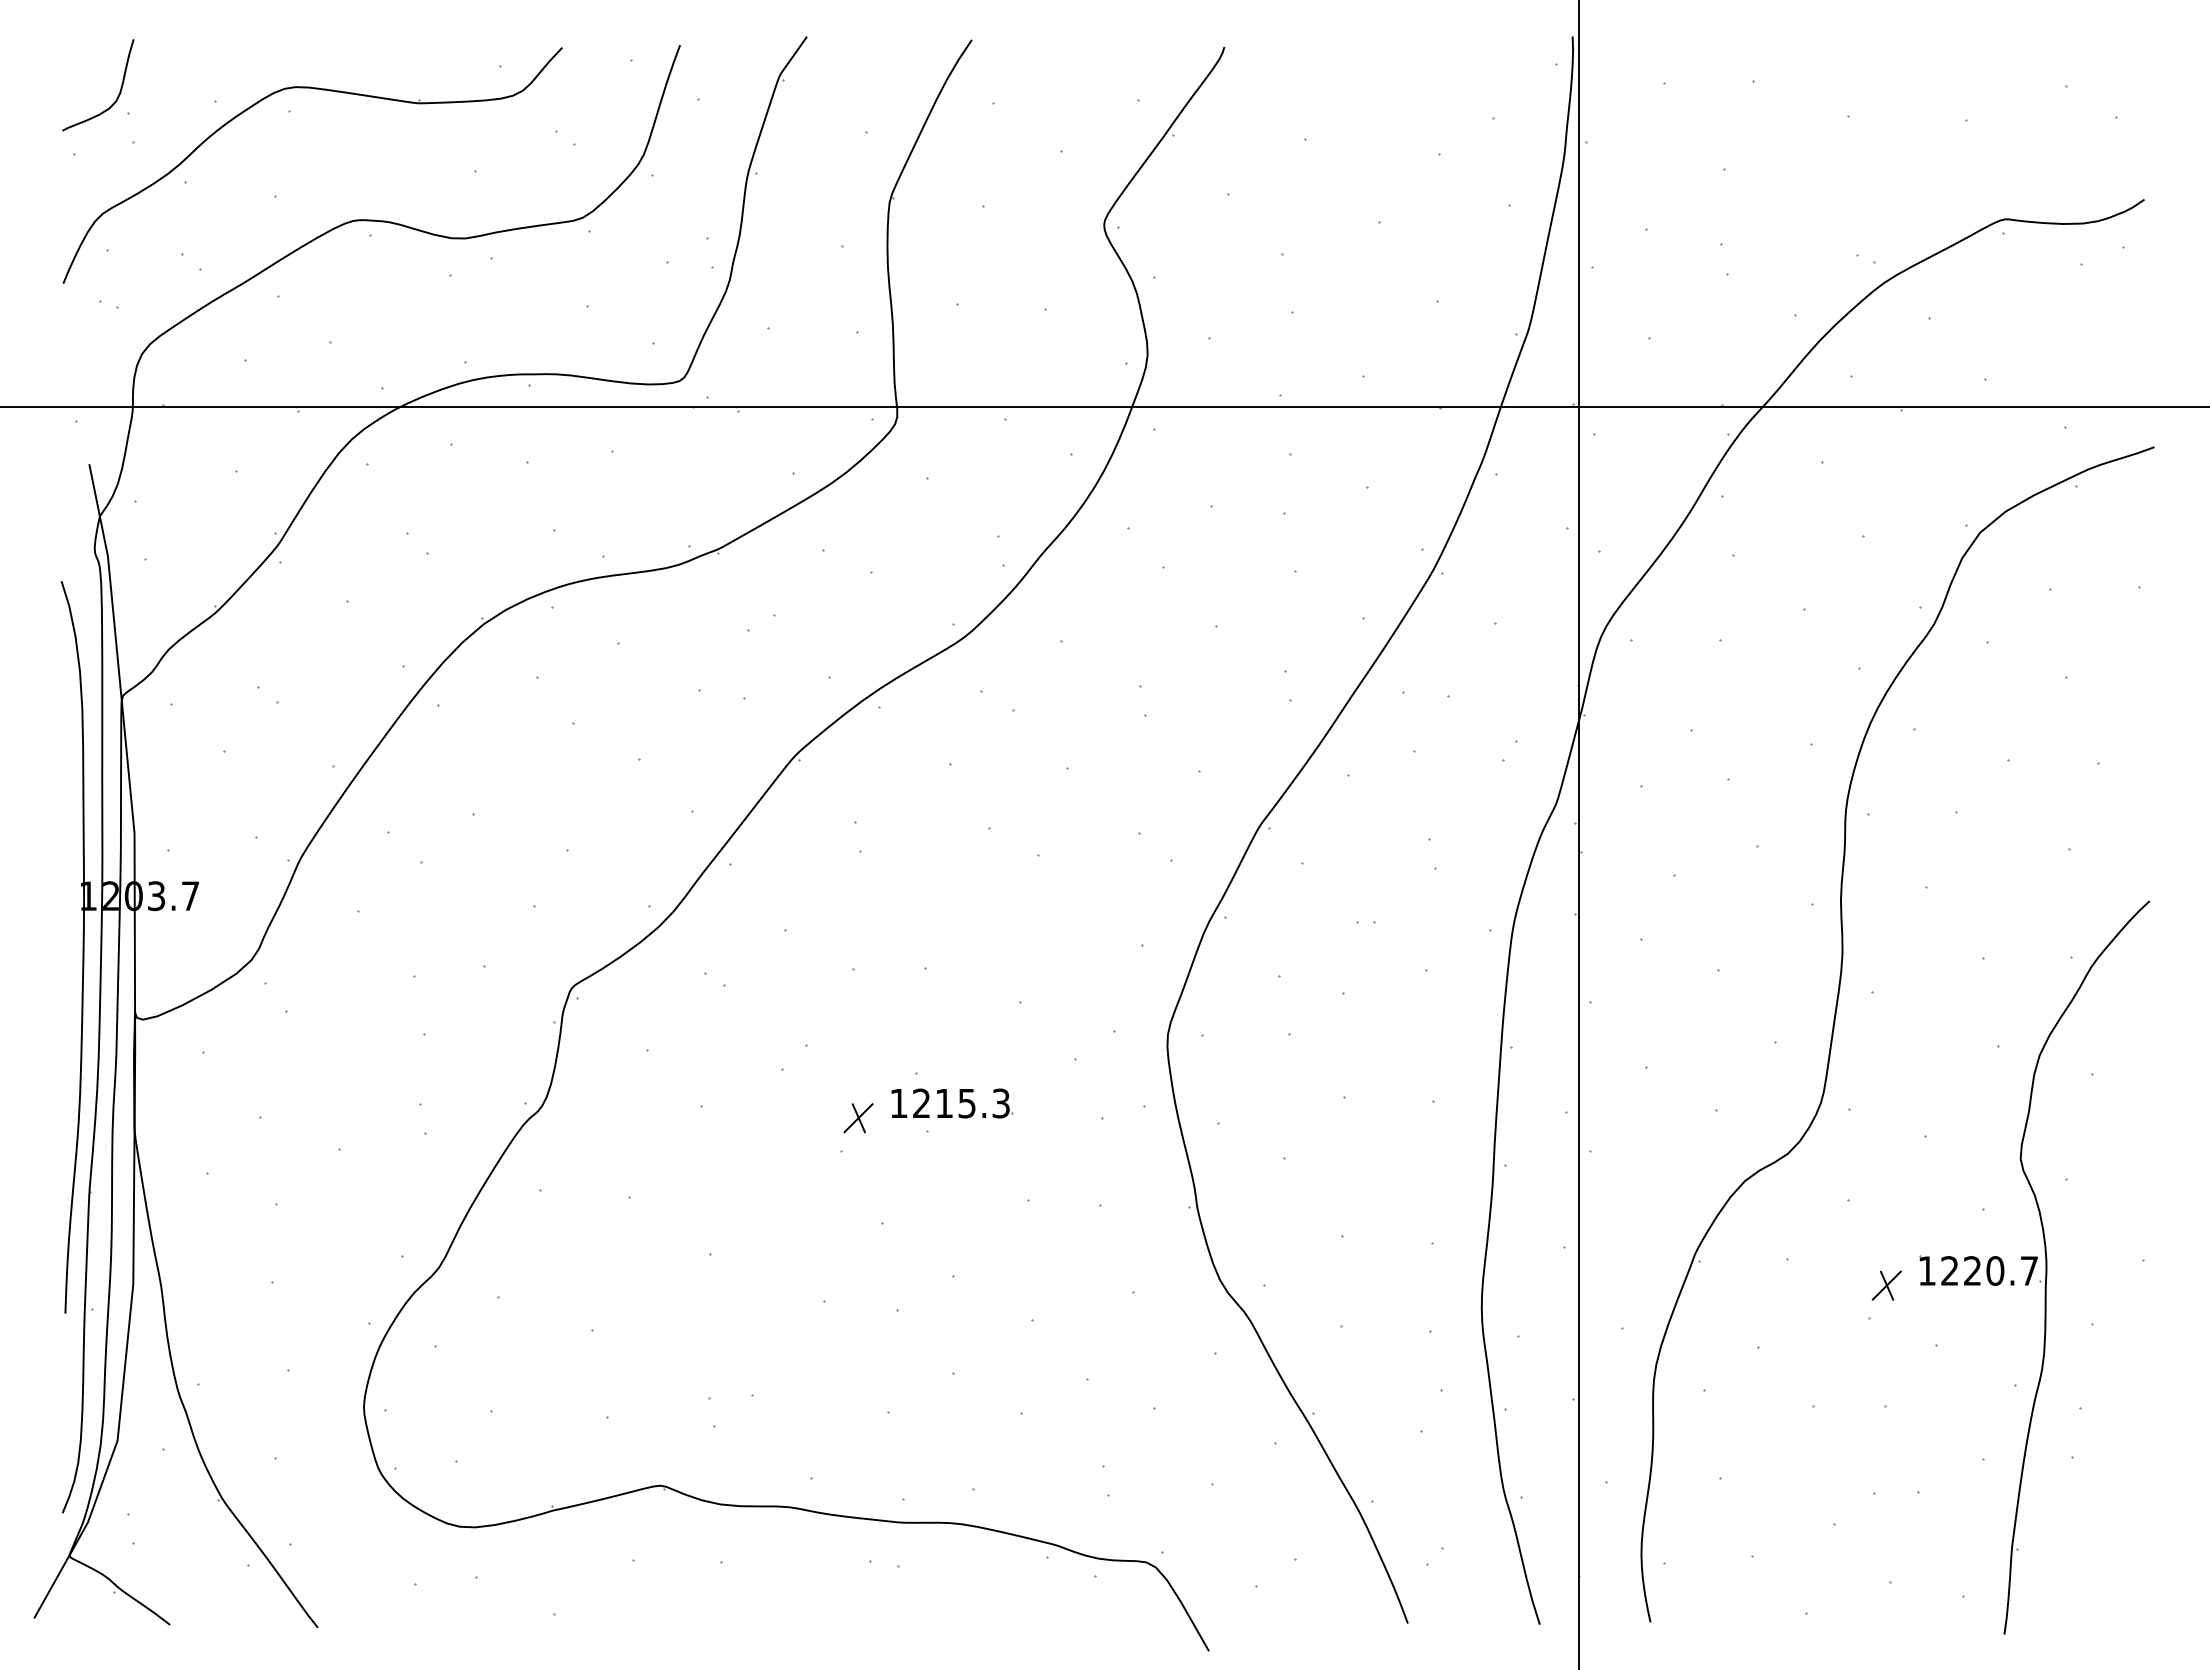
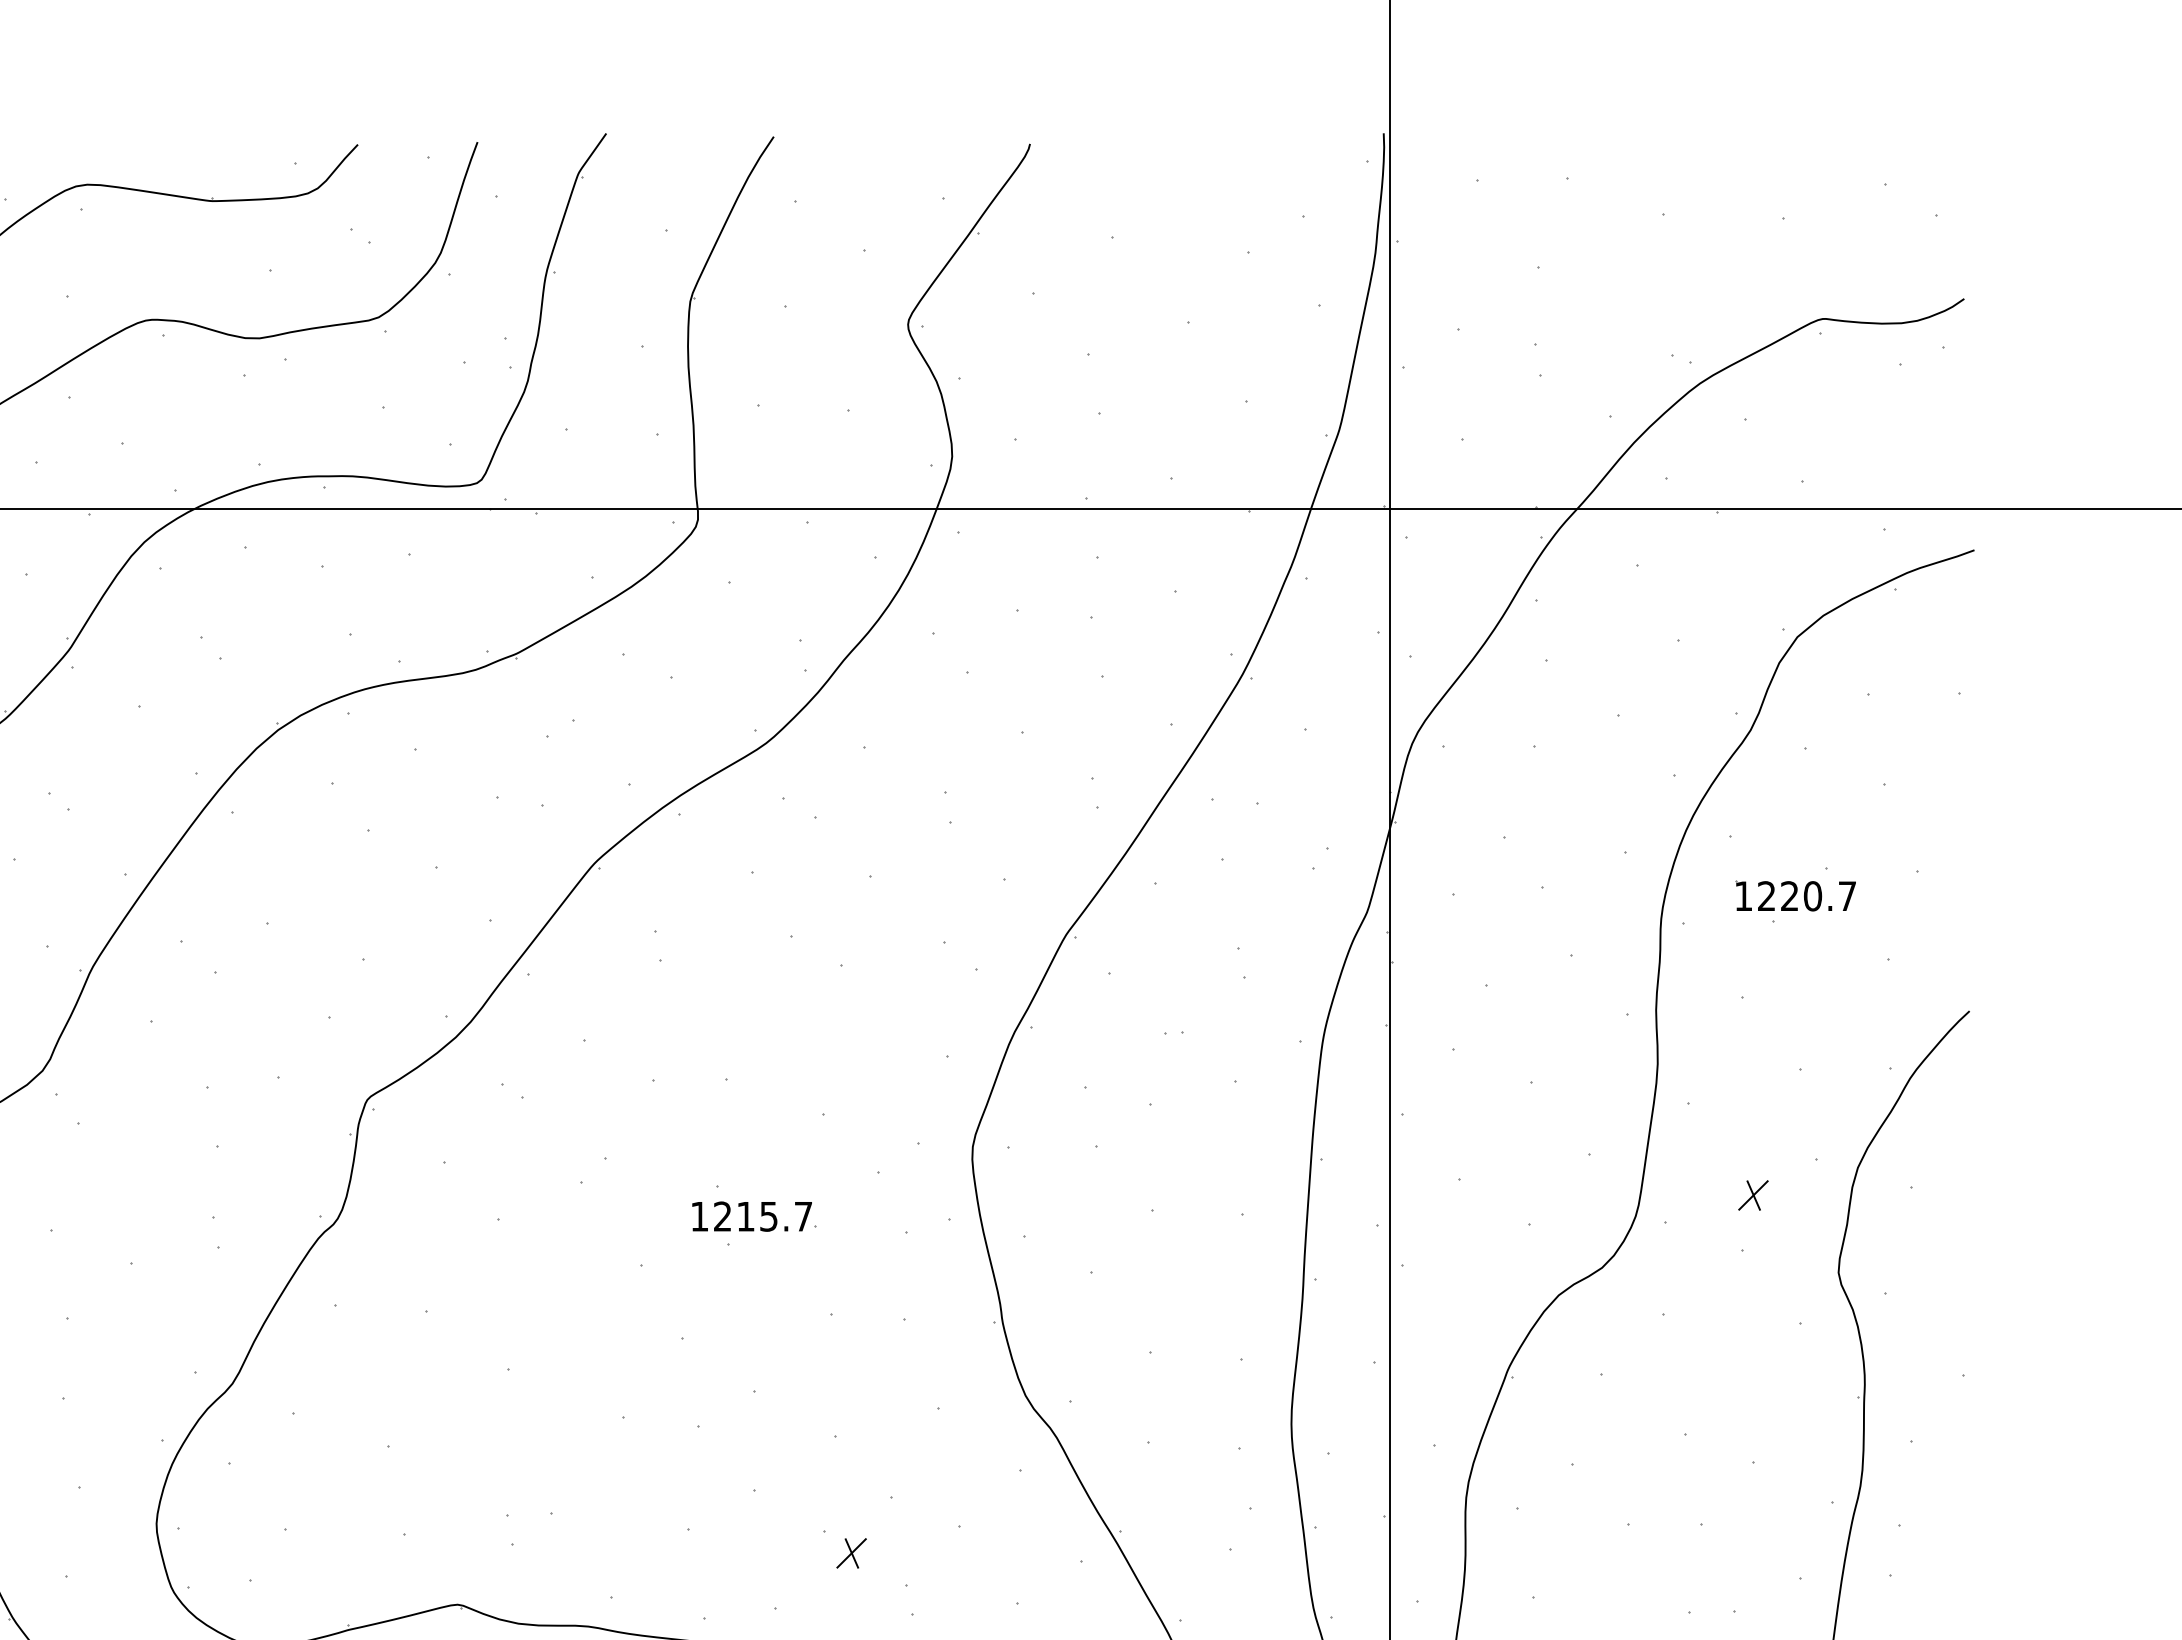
text: (1000, 1103) -> (802, 1216), 1215.3 -> 1215.7
part: (858, 1118) -> (851, 1553), moved
part: (1978, 1270) -> (1795, 895), moved
part: (1886, 1285) -> (1753, 1195), moved

